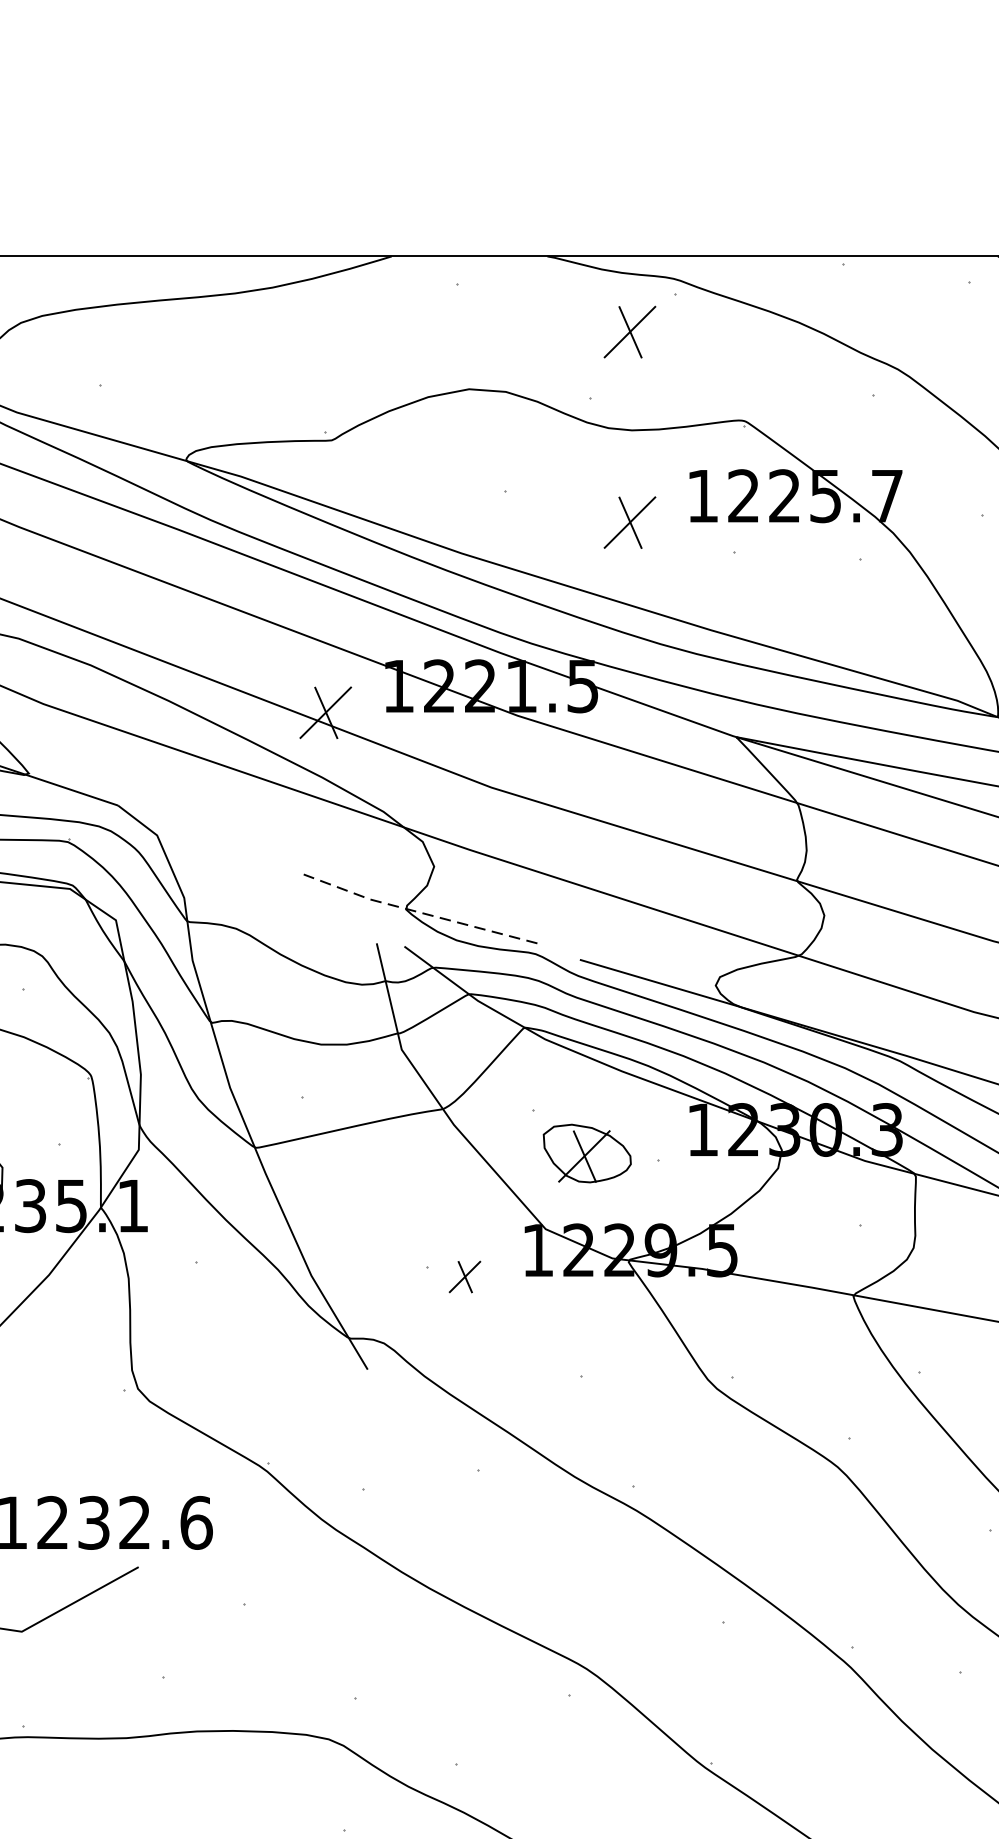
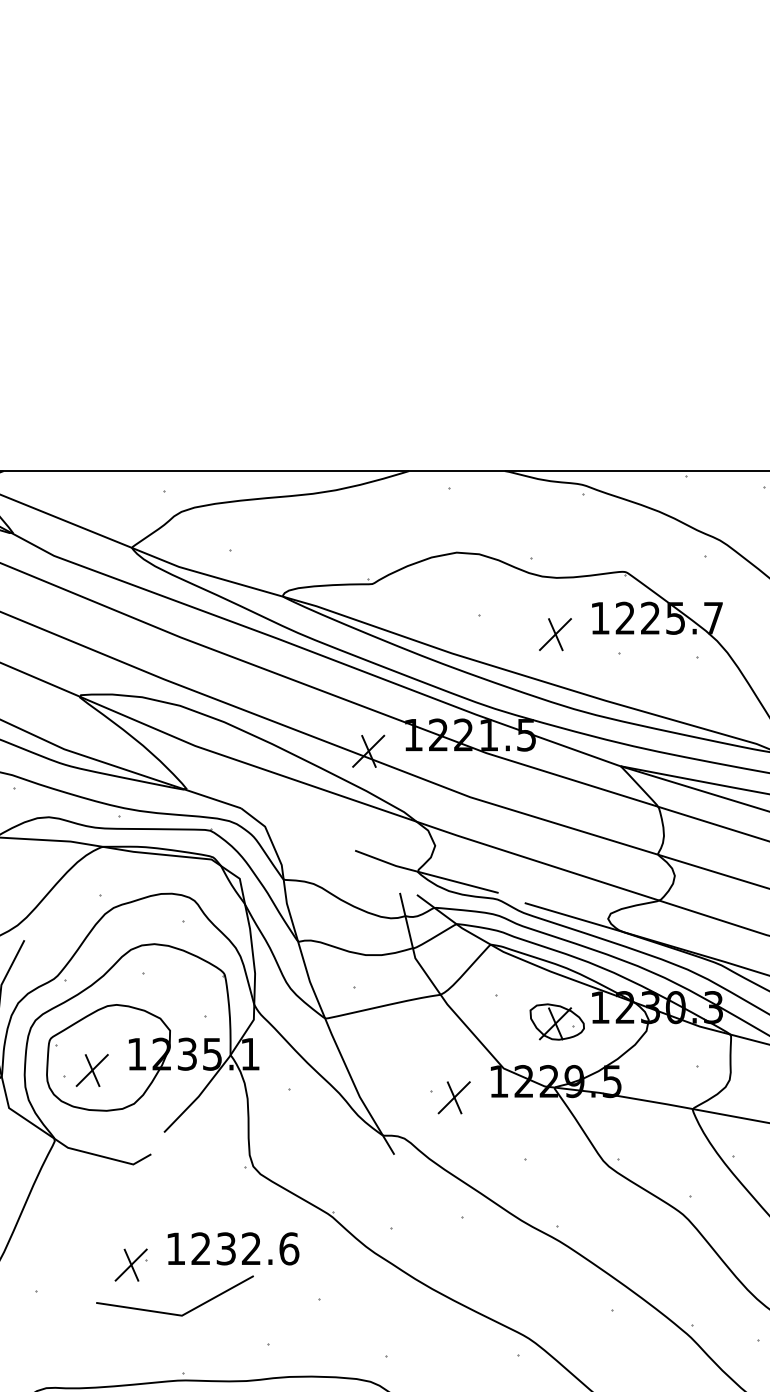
part: (630, 332) -> (555, 517), removed
line: (418, 911) -> (425, 873), dashed -> solid
part: (586, 1152) -> (556, 1021), moved
part: (463, 1276) -> (453, 1097), size x1.67

